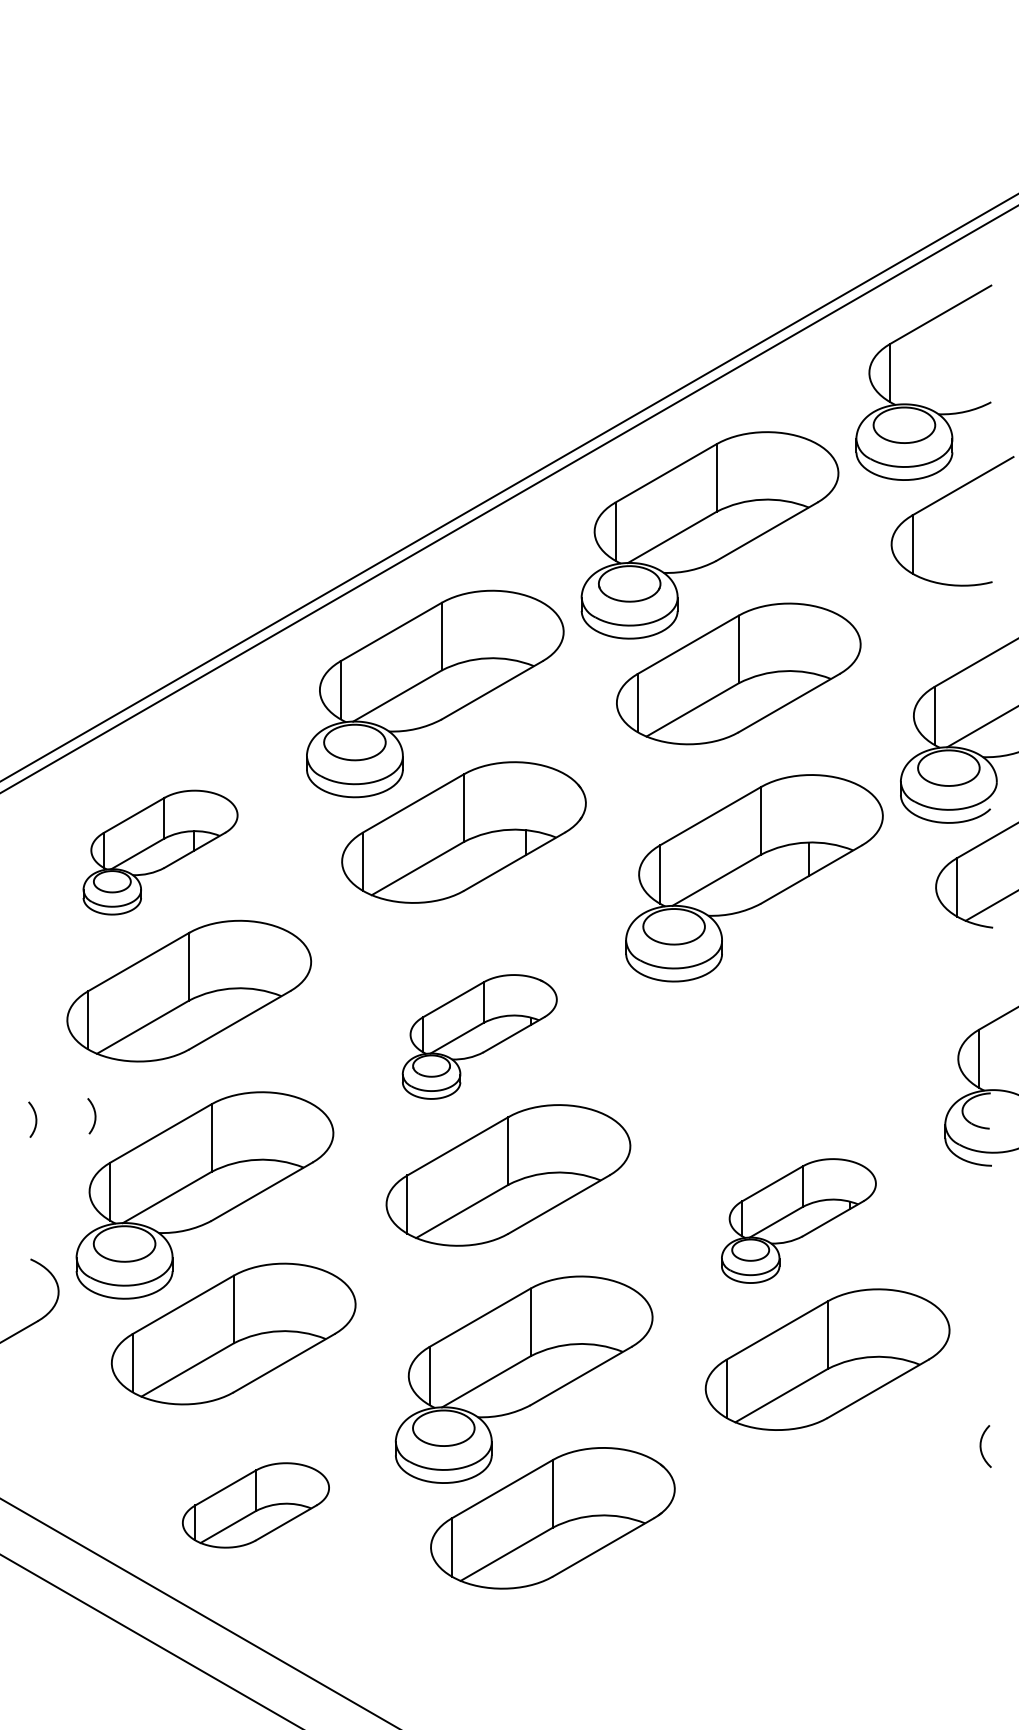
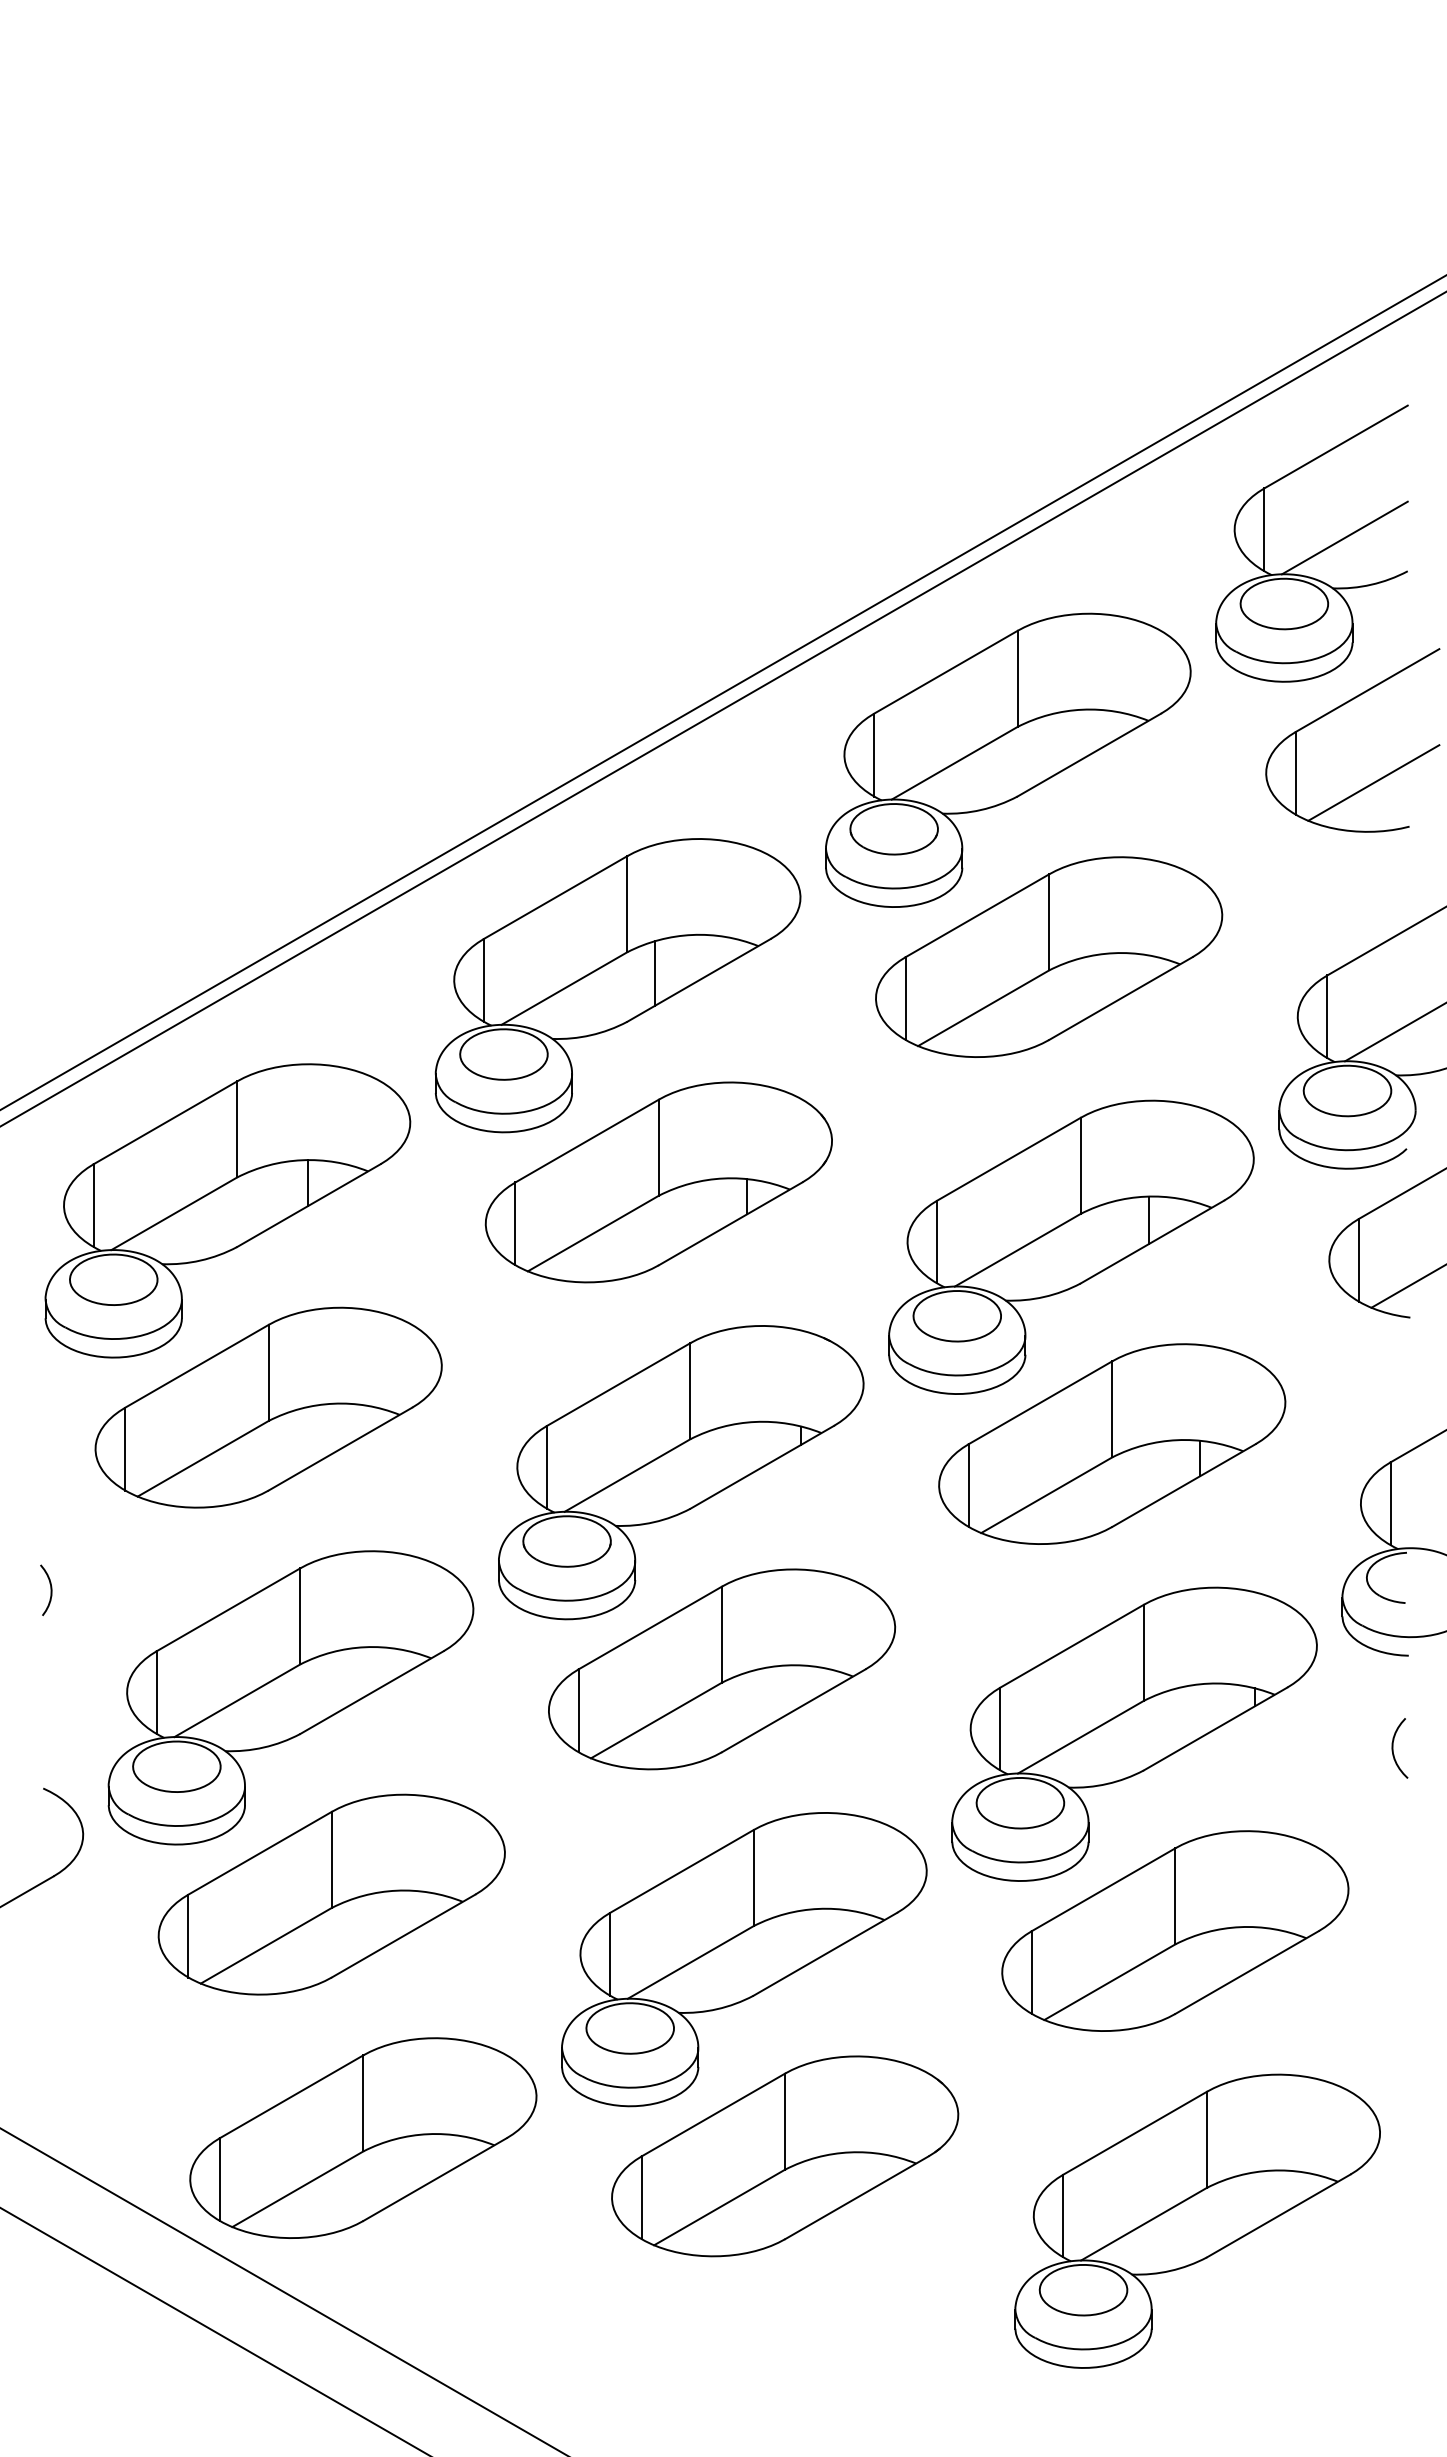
line: (946, 378) -> (1344, 537), added
line: (967, 550) -> (1373, 782), added
line: (460, 684) -> (654, 972), added
part: (160, 852) -> (227, 1210), size x1.67
part: (783, 1016) -> (1112, 1443), added
part: (479, 1036) -> (681, 1472), size x1.67
curve: (94, 1115) -> (134, 1584), removed
part: (798, 1220) -> (1134, 1733), size x1.67
curve: (981, 1446) -> (1393, 1748), moved
part: (256, 1505) -> (363, 2137), size x1.67
part: (843, 1563) -> (1197, 2220), added

